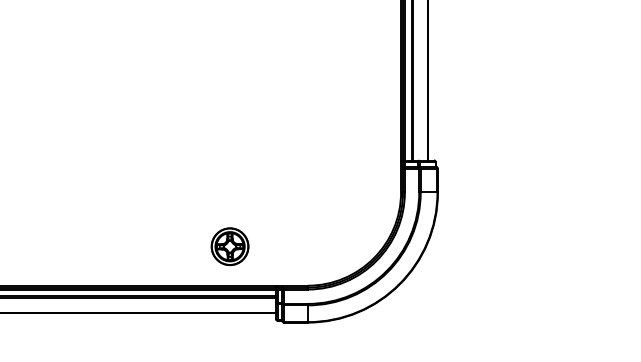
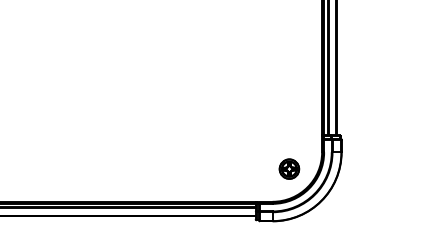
part: (230, 245) -> (289, 168), moved

